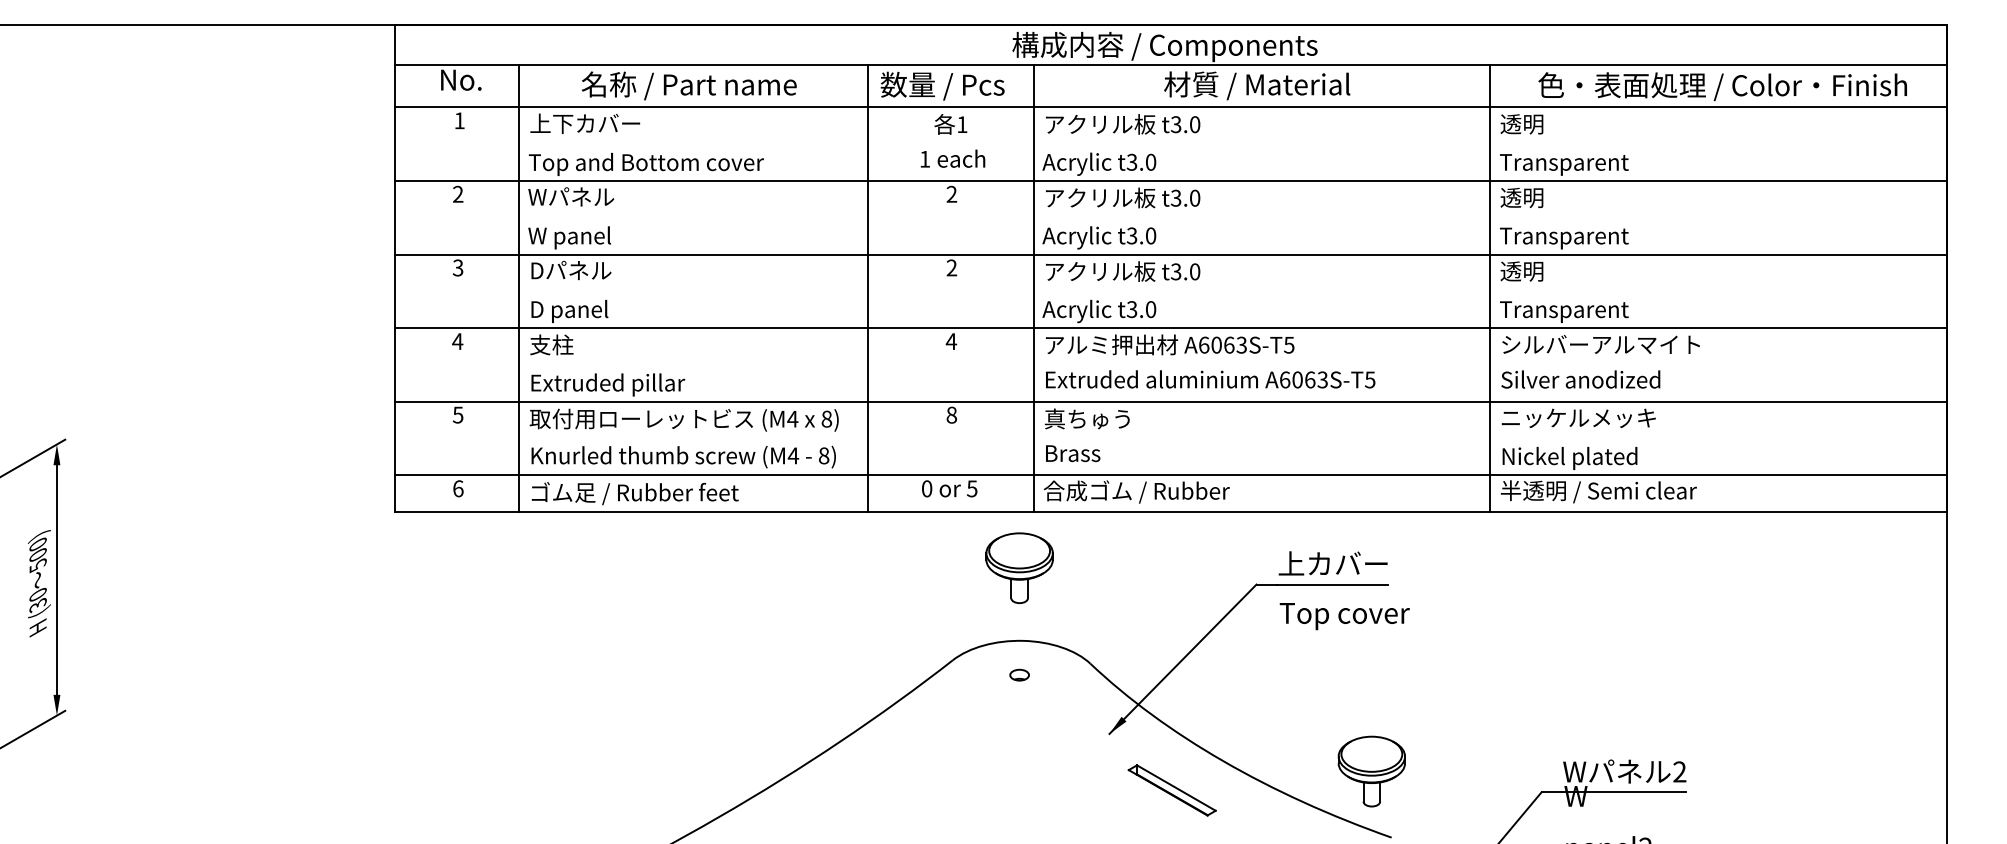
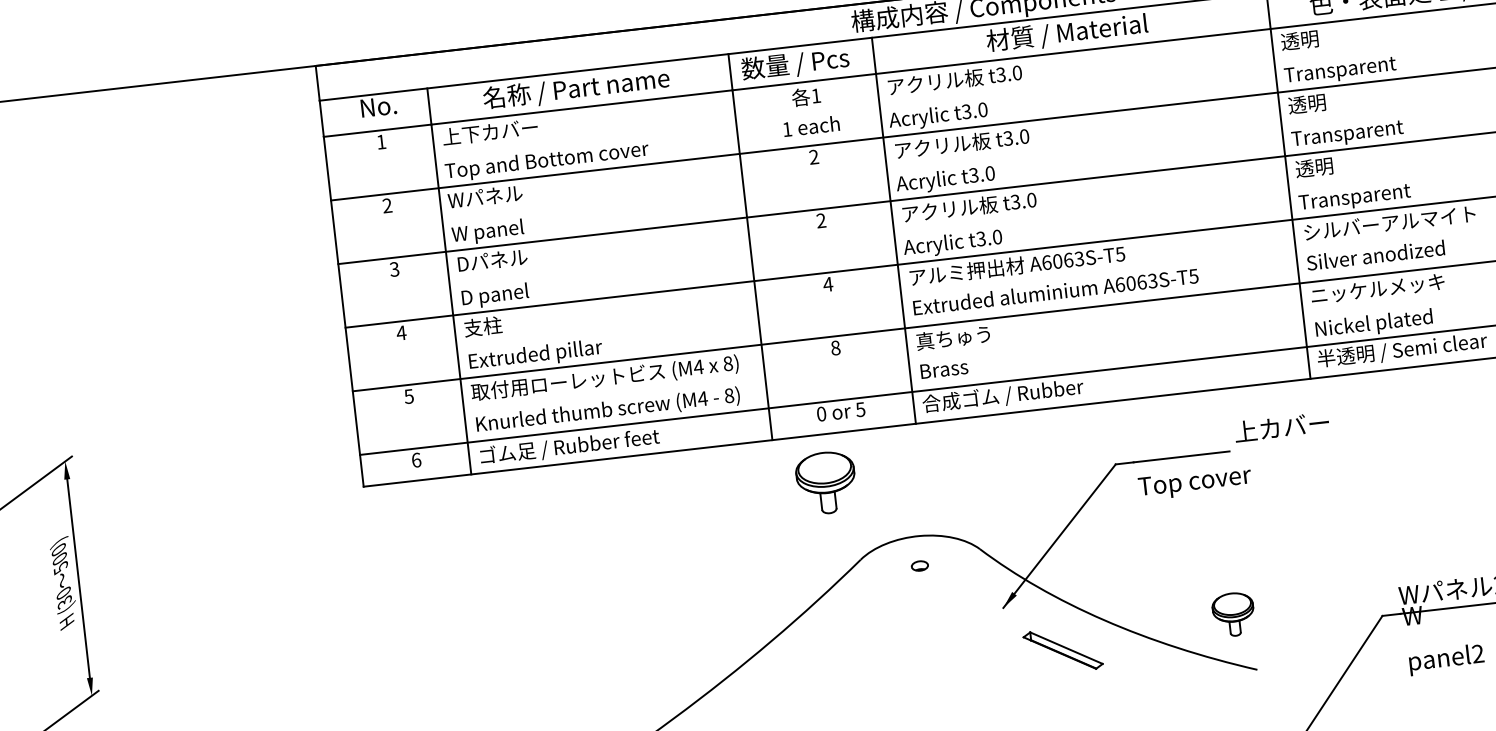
text: (1332, 563) -> (1281, 427), moved
part: (1019, 567) -> (826, 482), moved
part: (1371, 771) -> (1233, 614), size x0.7

